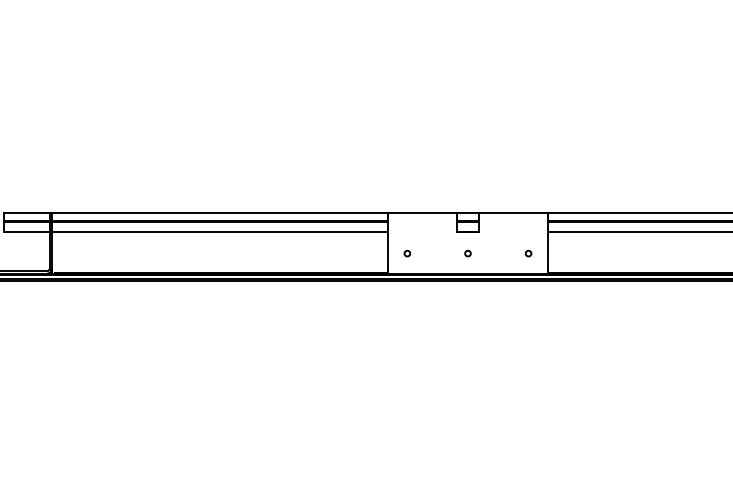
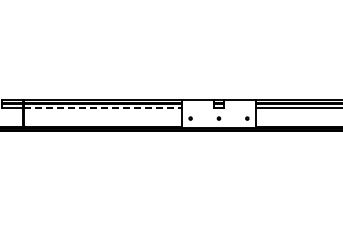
line: (221, 232) -> (103, 108), solid -> dashed

